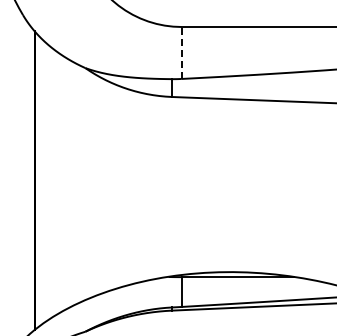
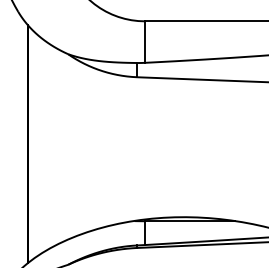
line: (181, 52) -> (144, 41), dashed -> solid

